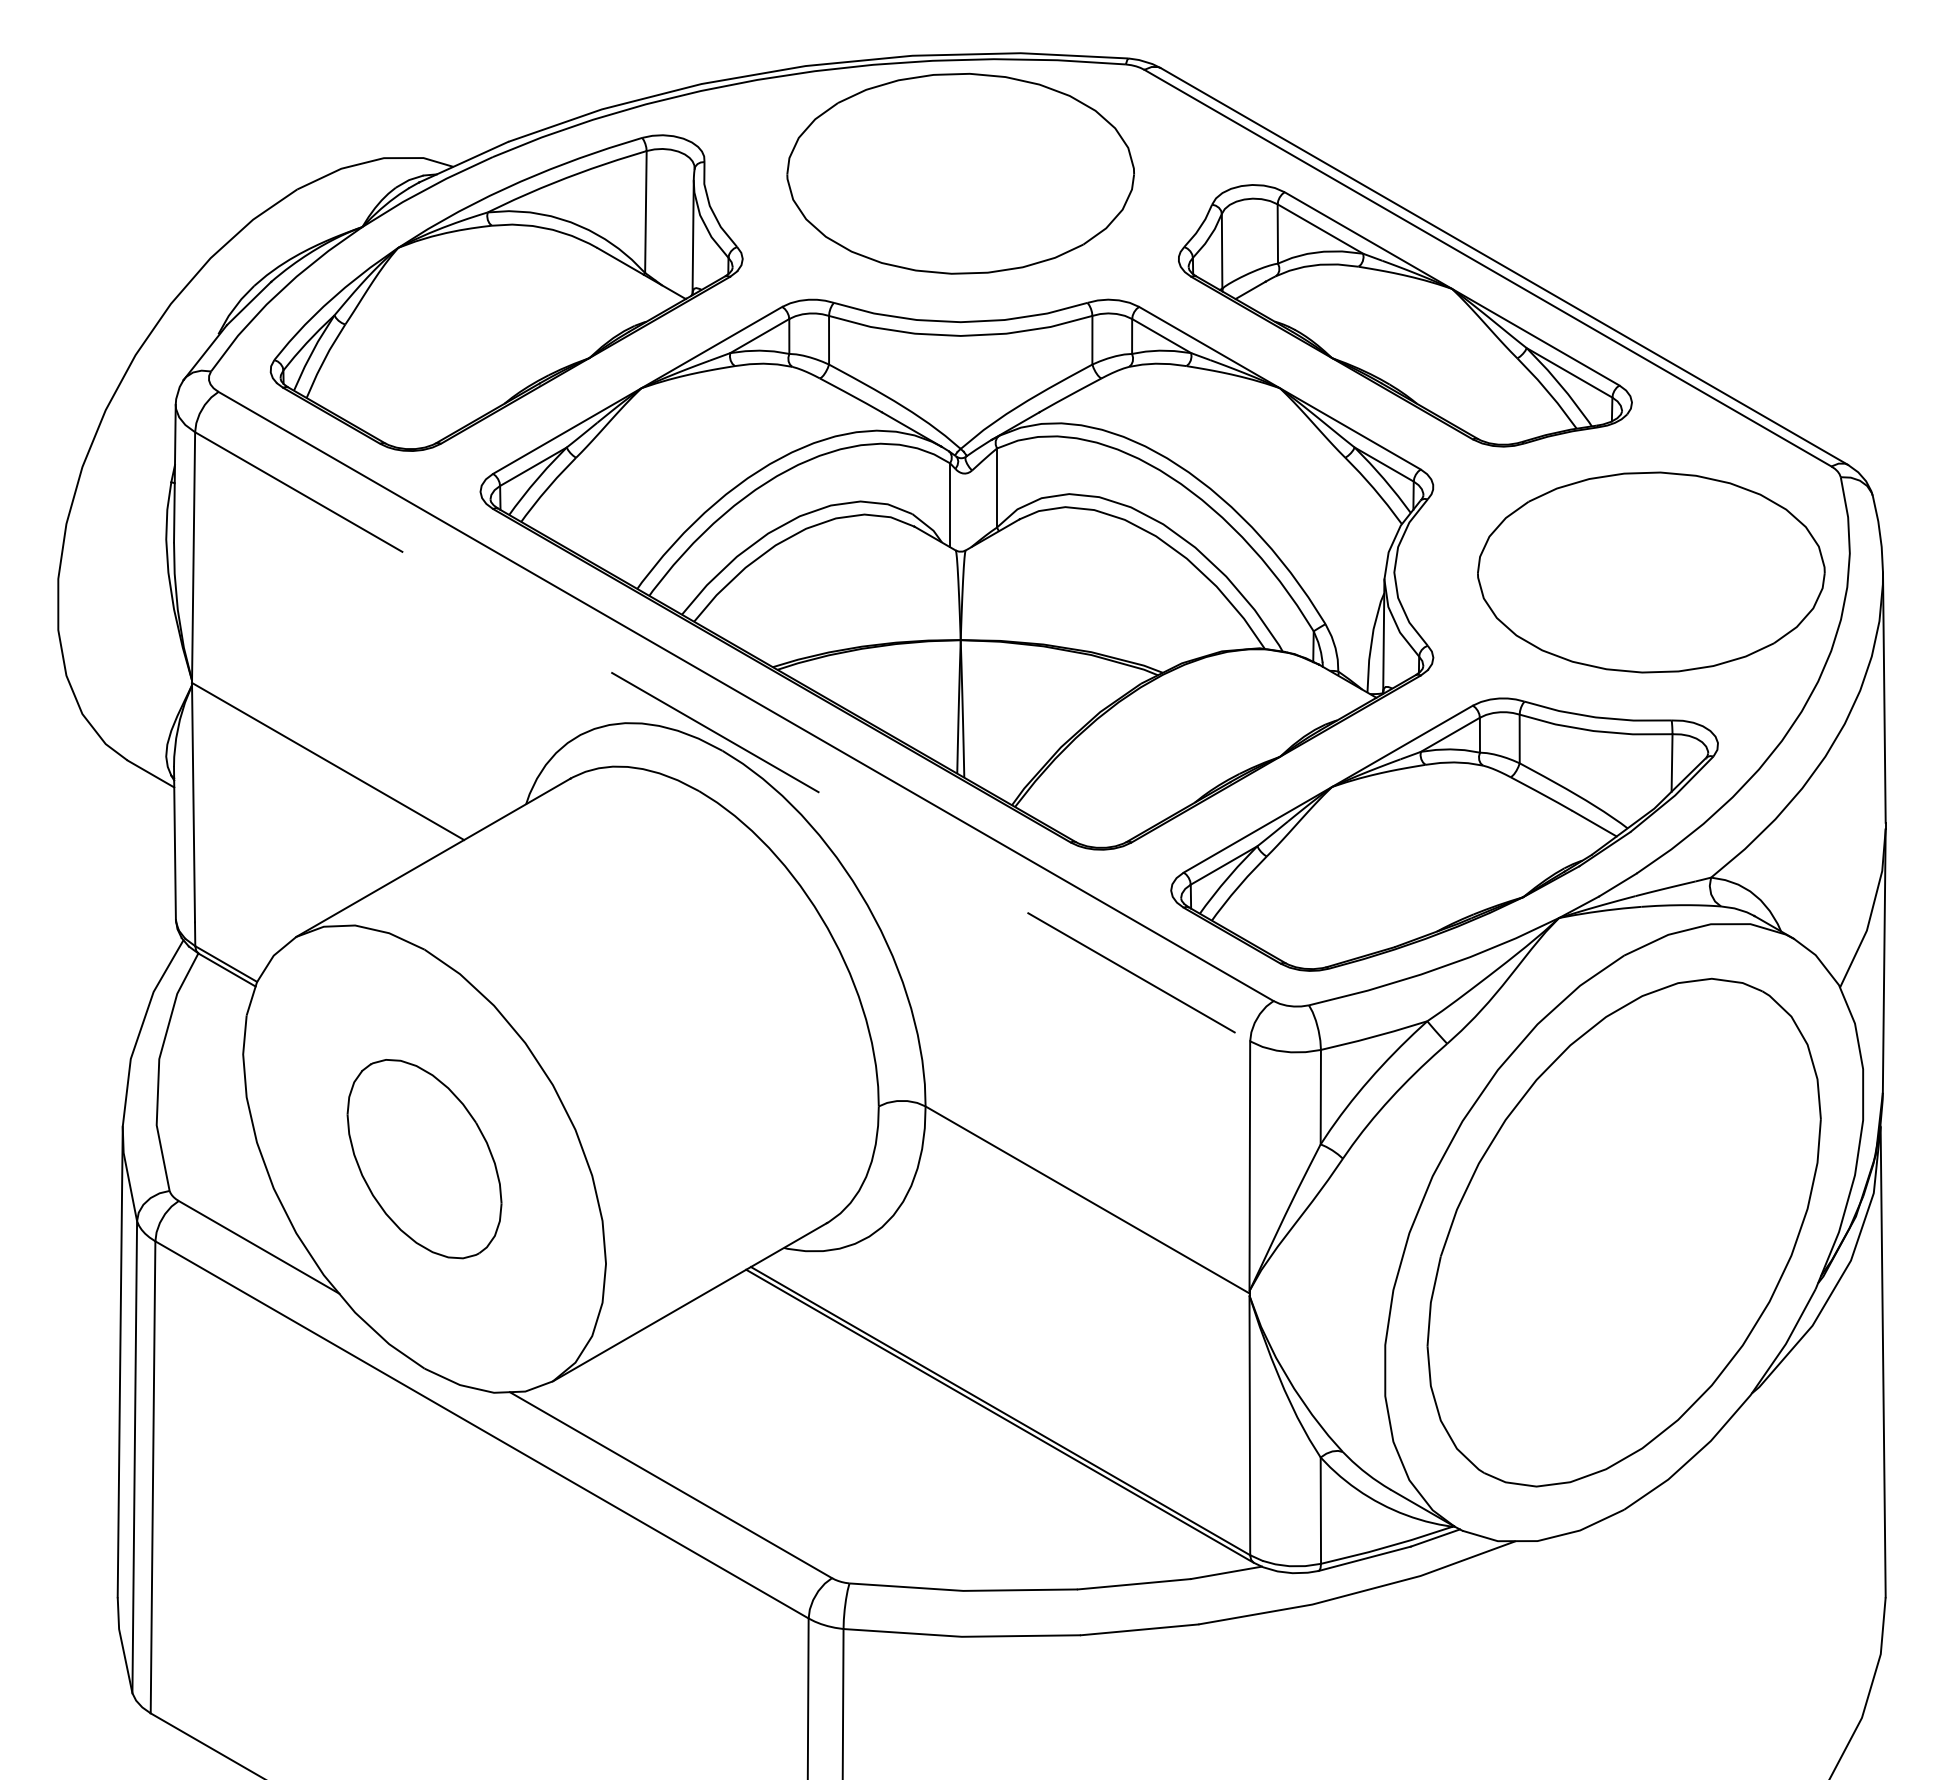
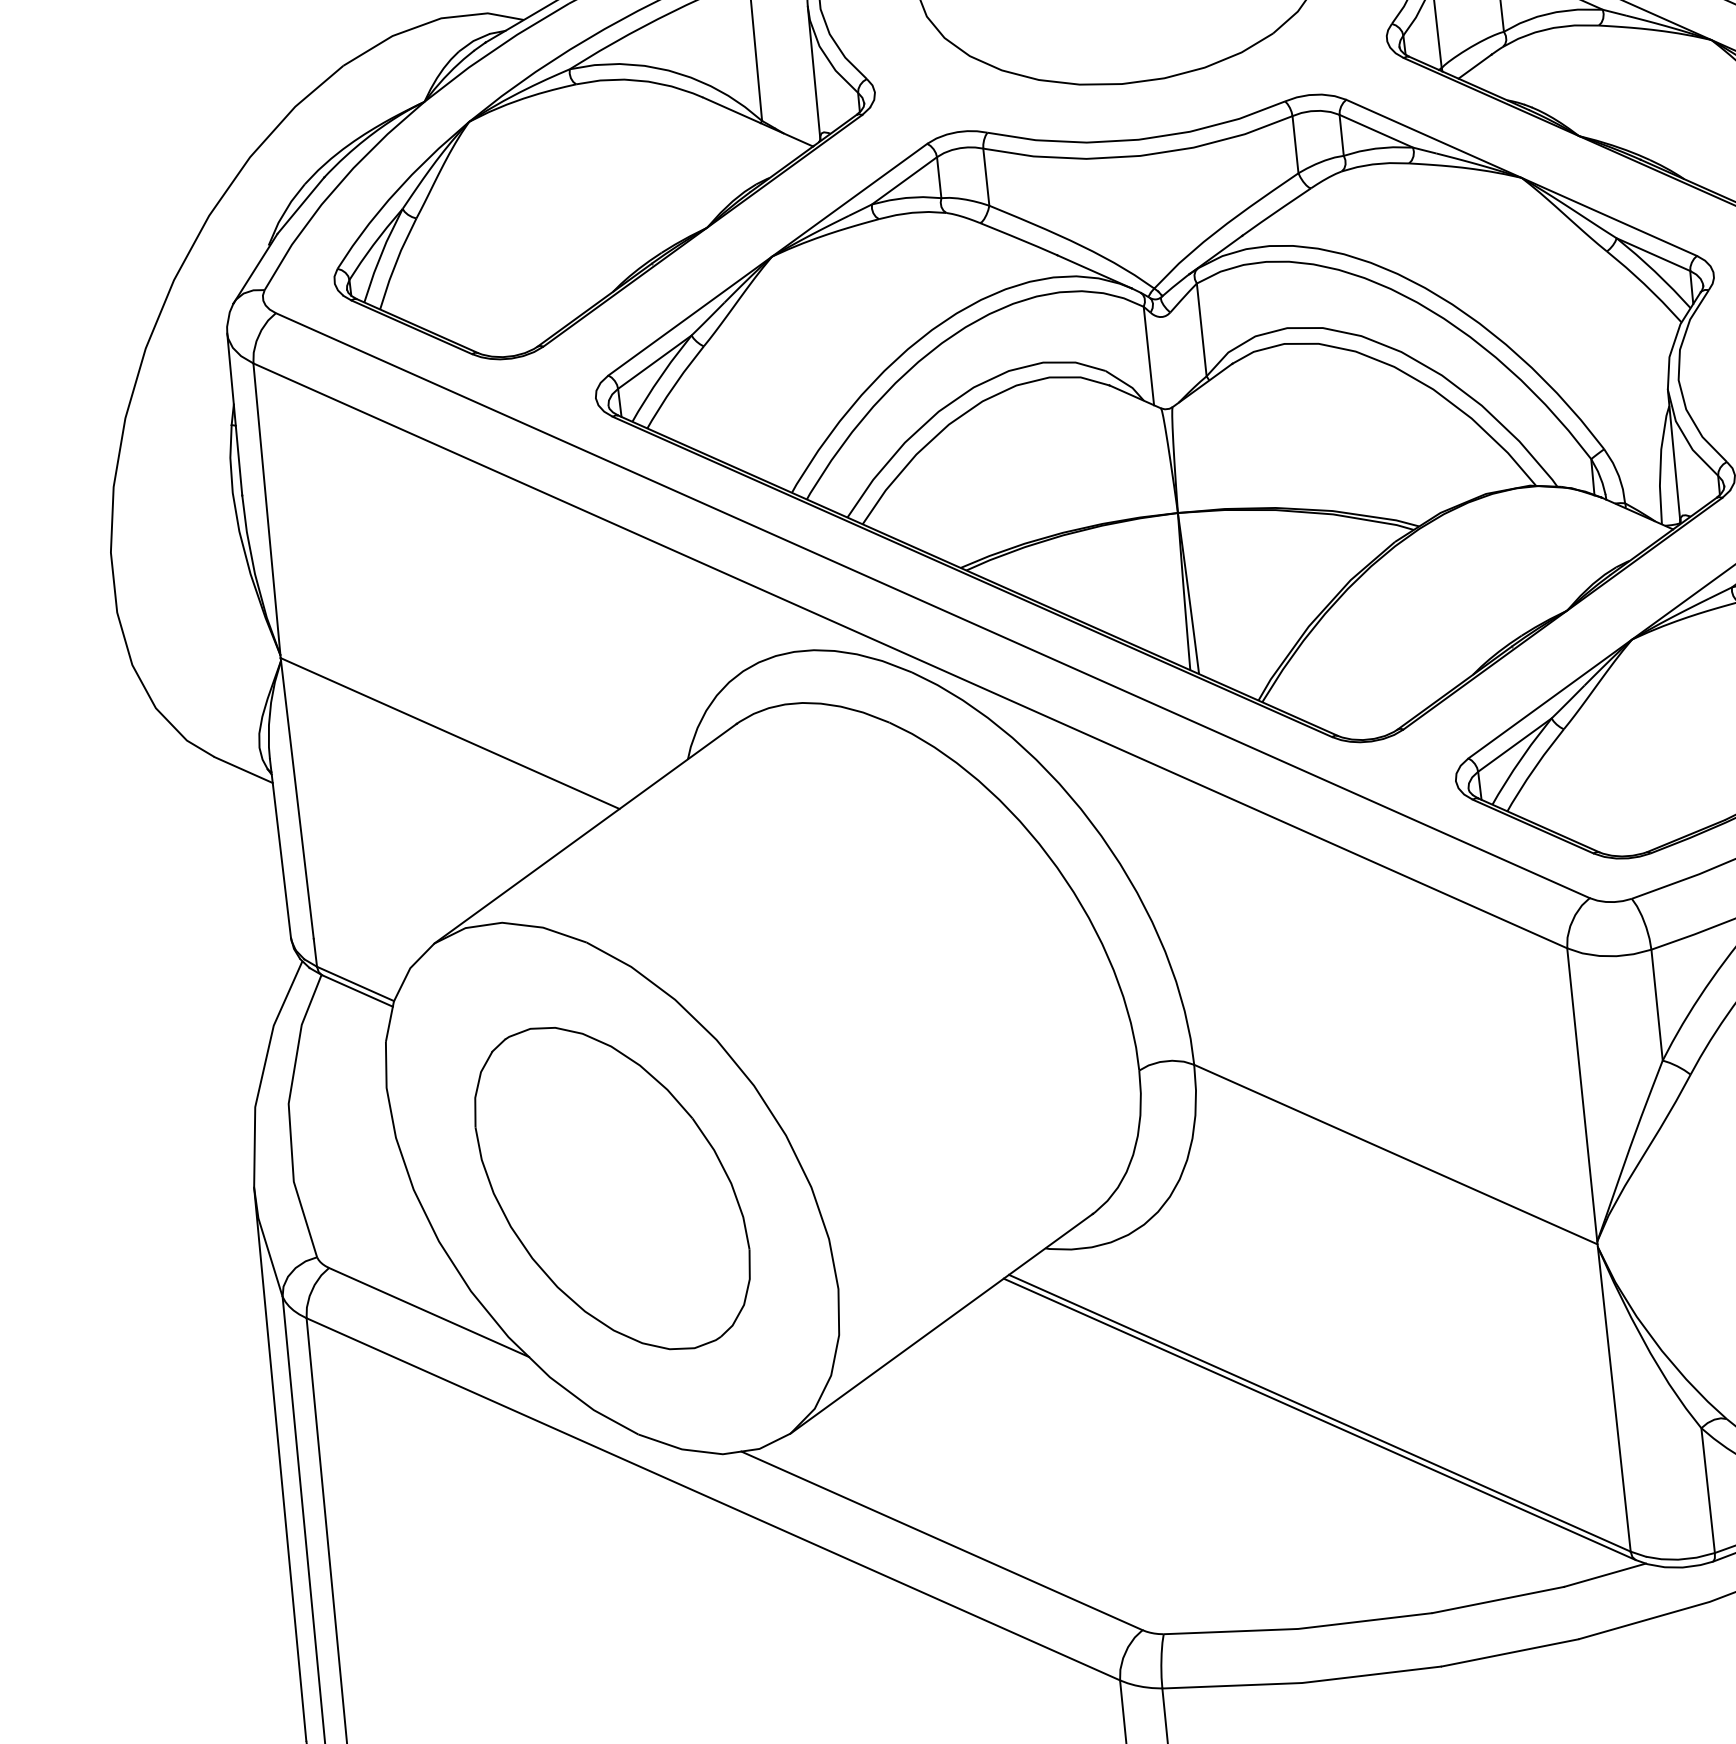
line: (723, 737) -> (911, 656), dashed -> solid
part: (424, 1158) -> (612, 1187), size x1.43

